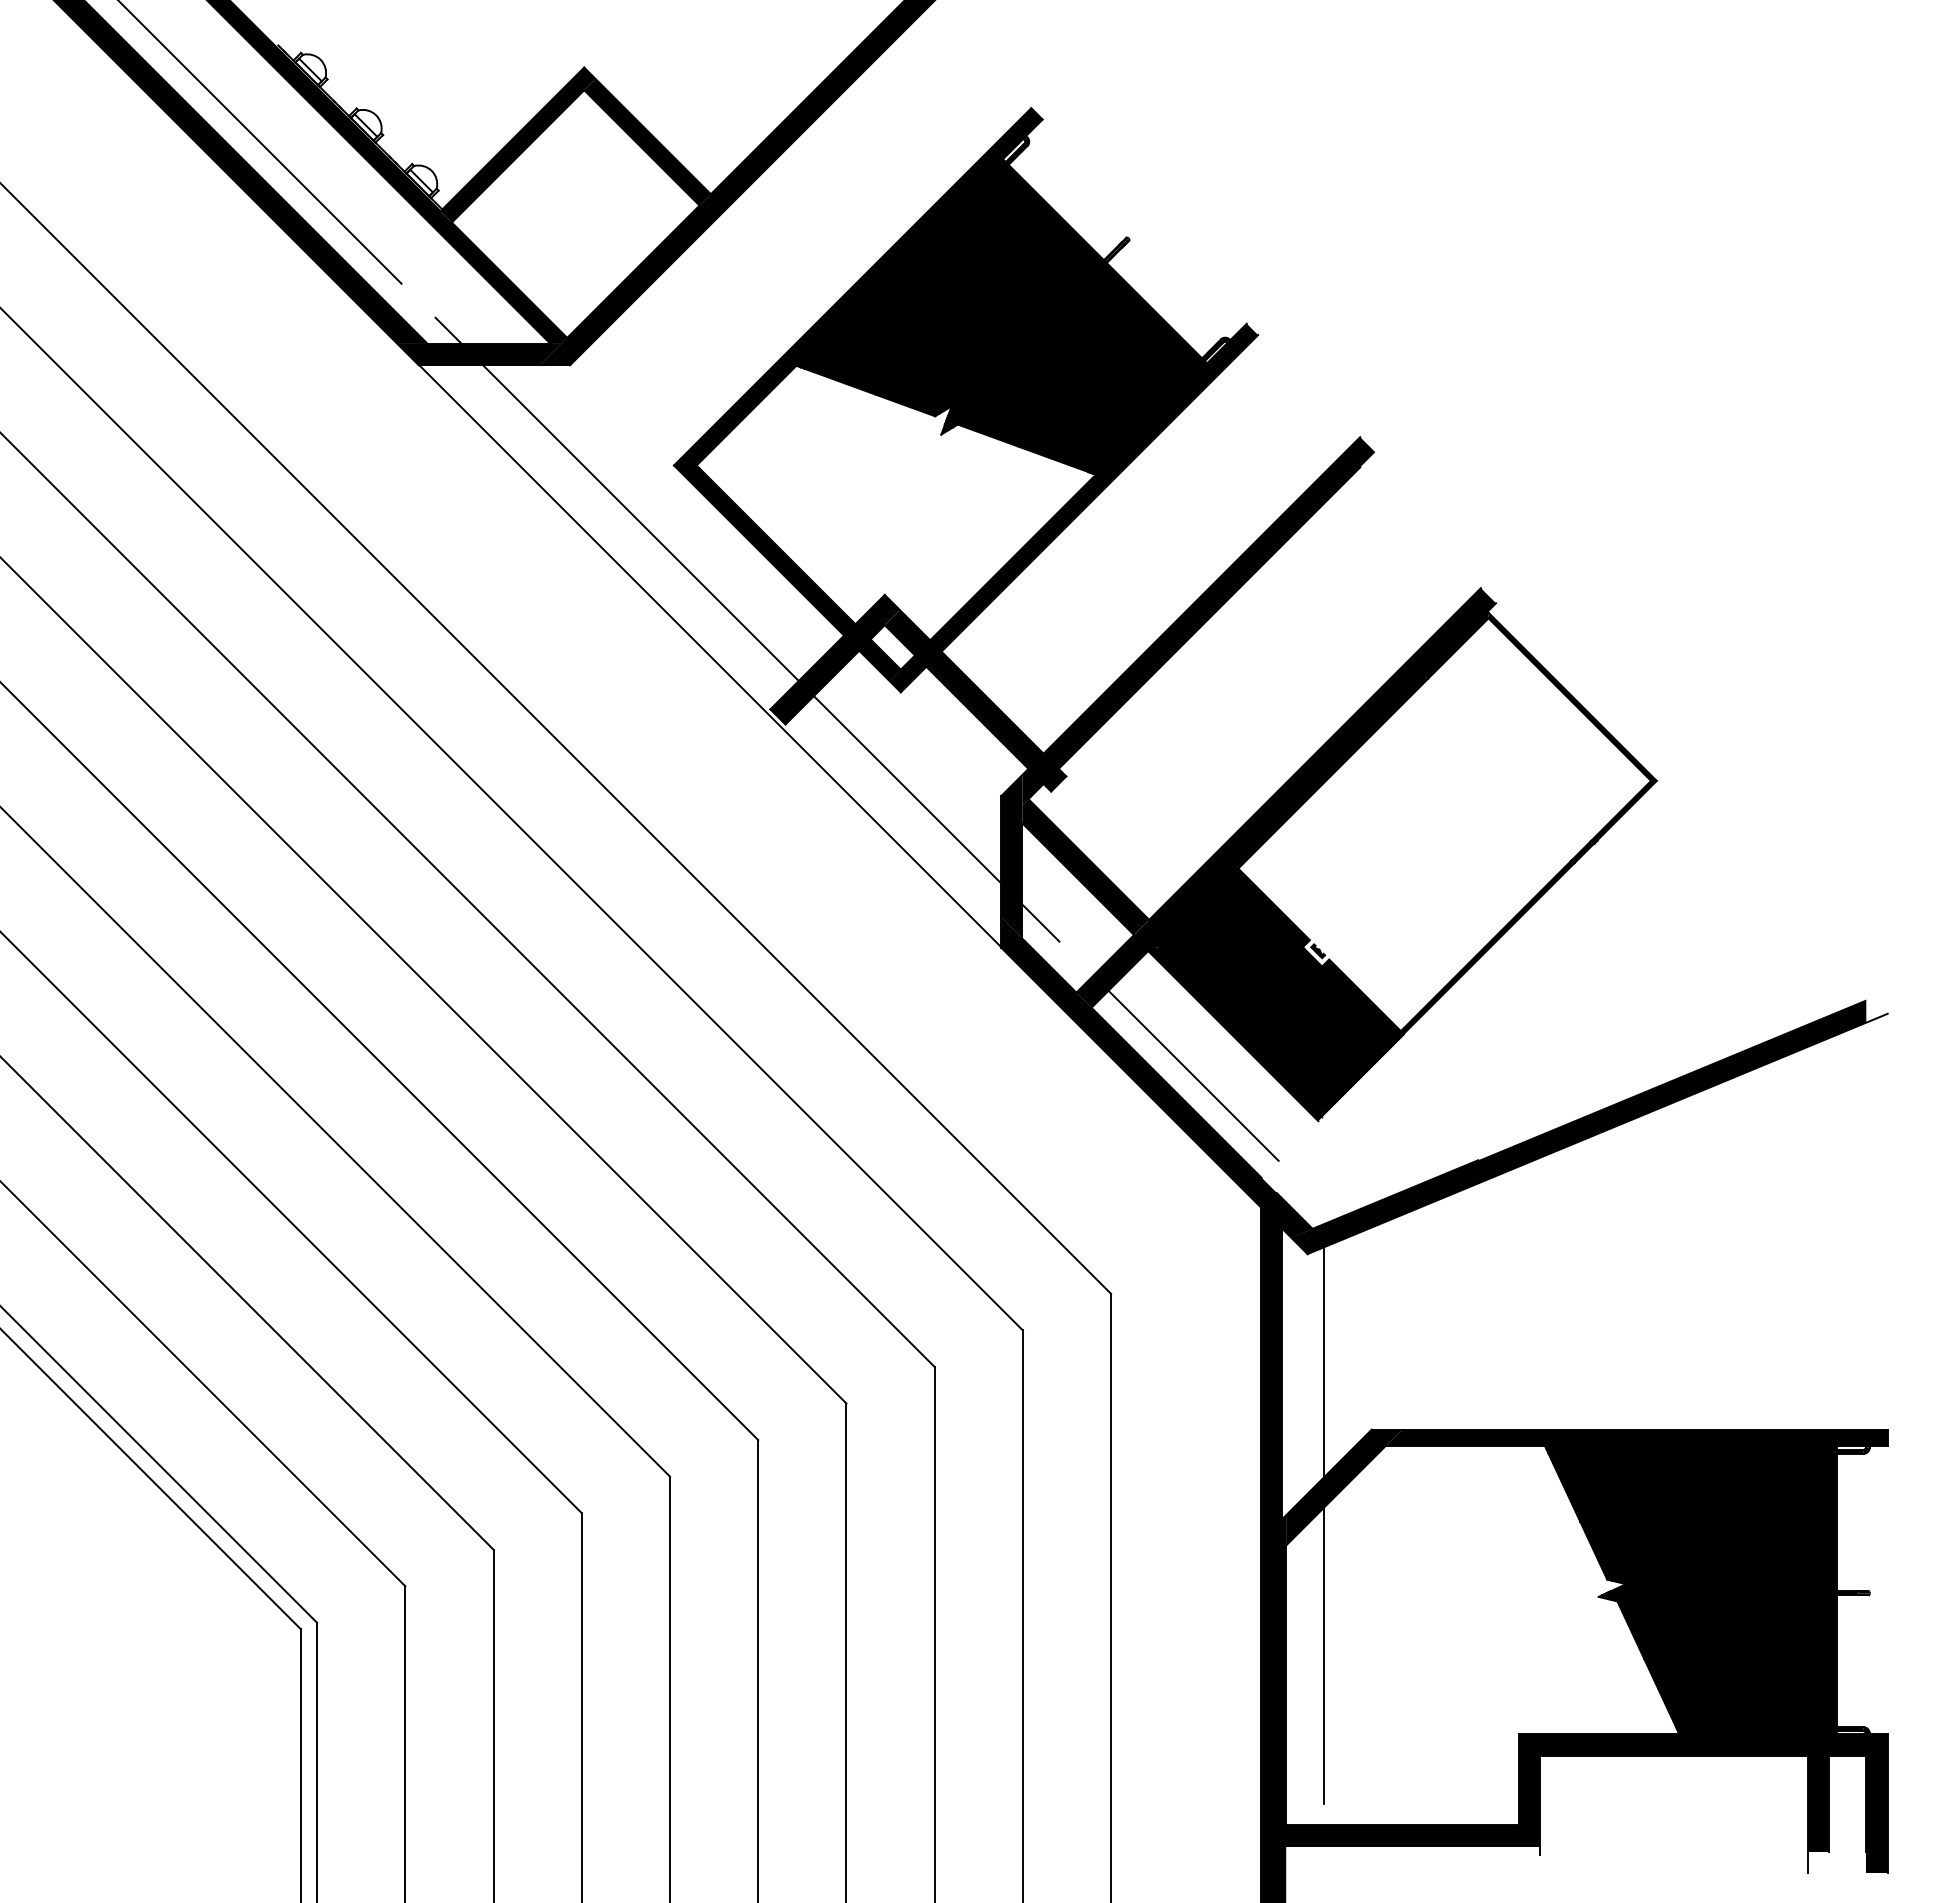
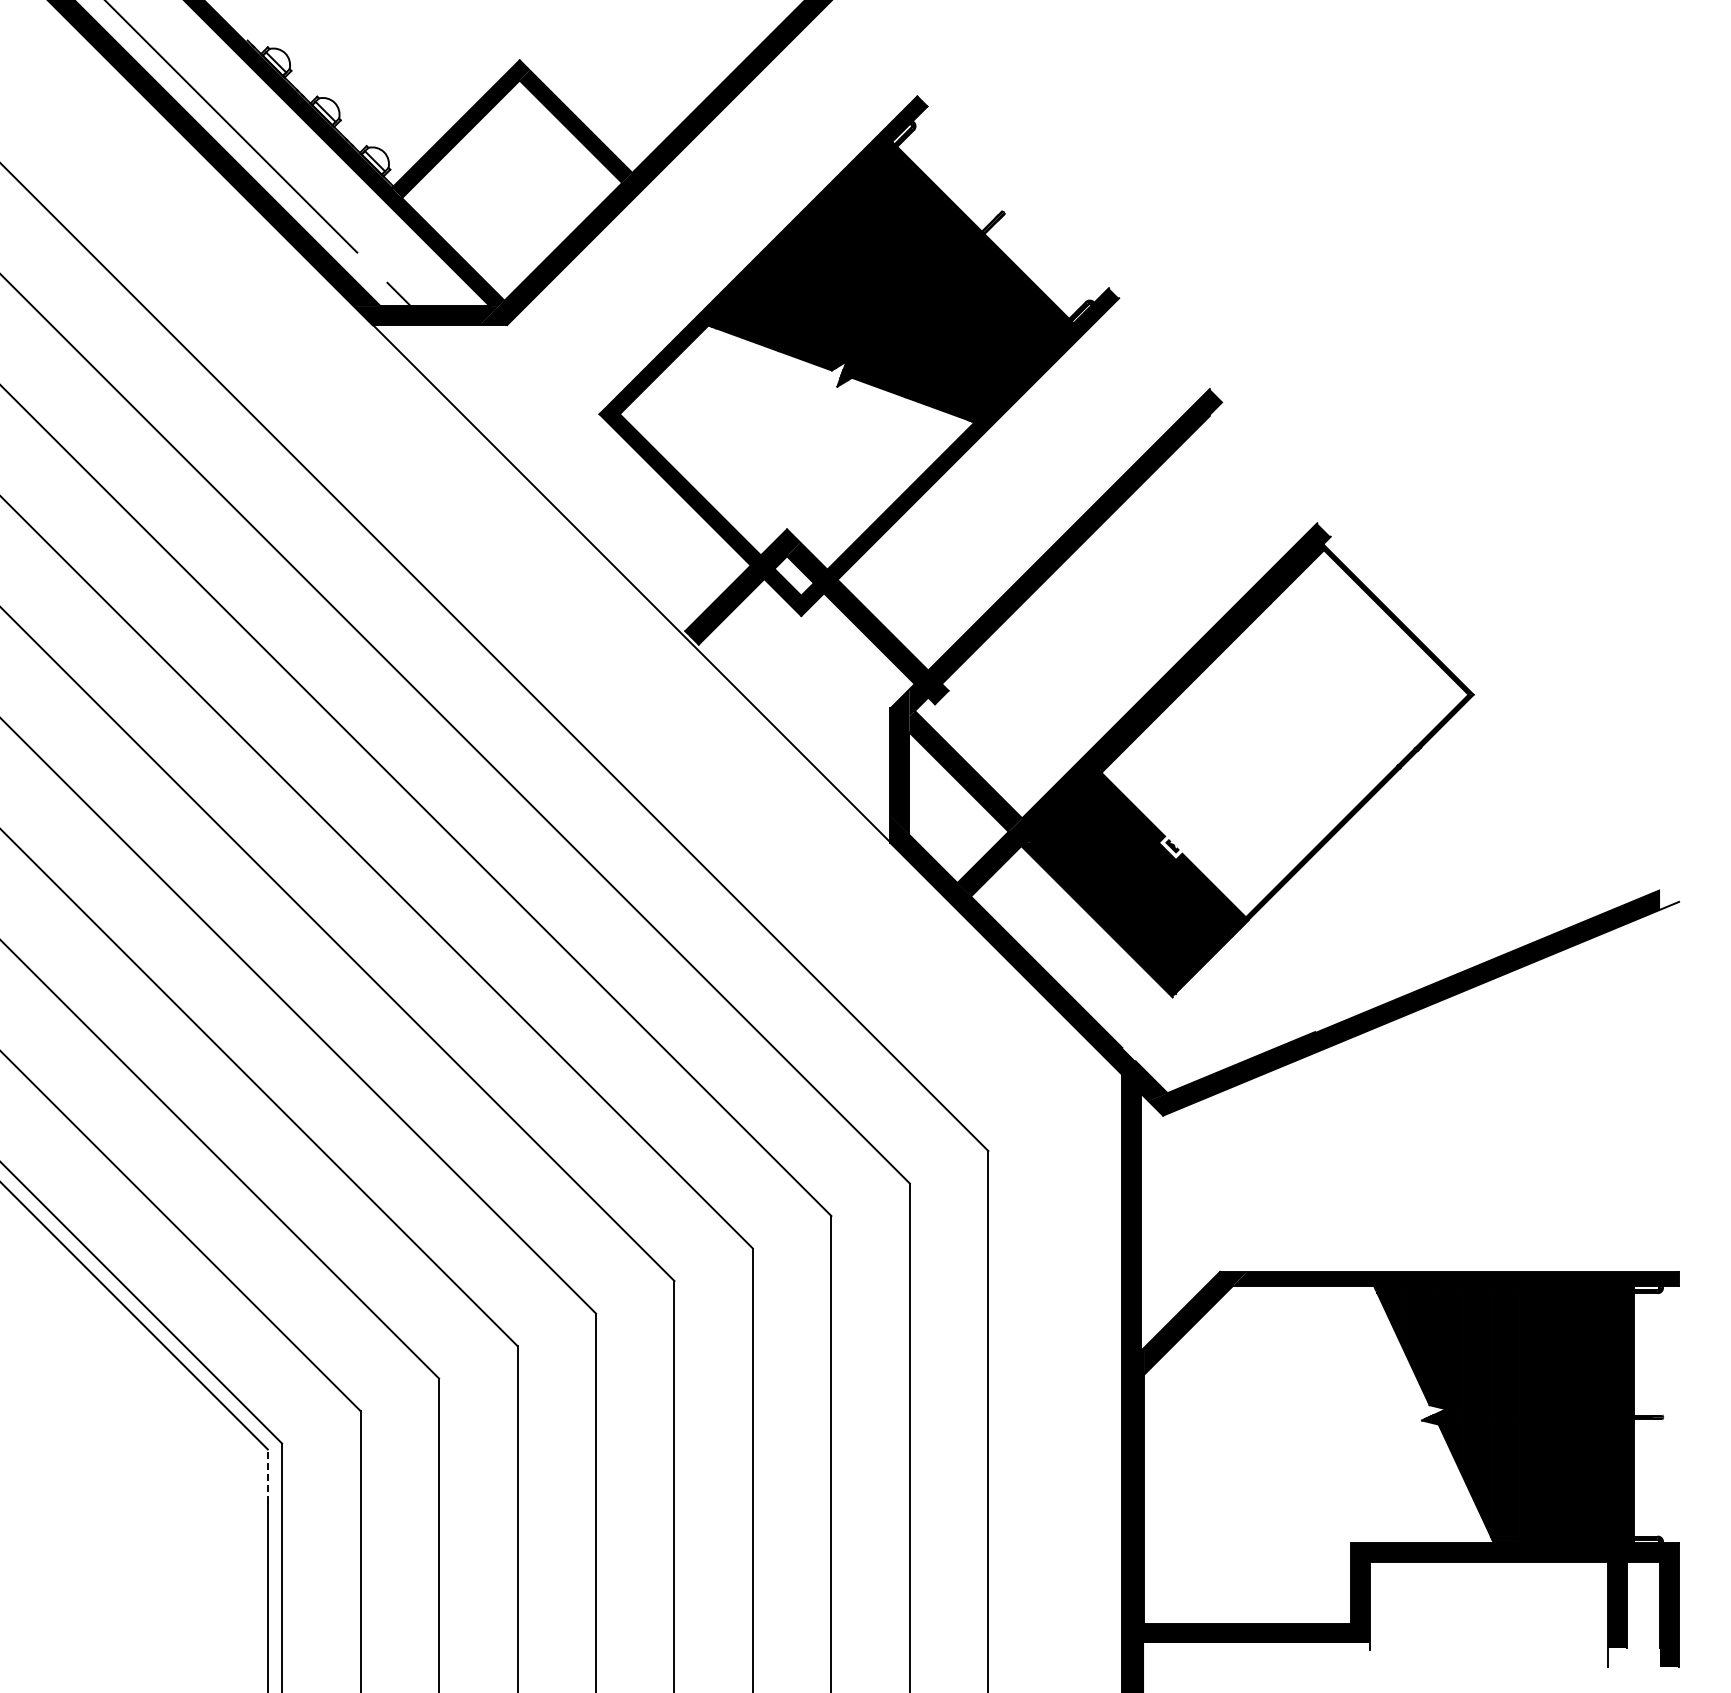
line: (741, 624) -> (659, 555), removed
line: (1040, 922) -> (925, 820), removed
line: (1193, 1075) -> (1061, 956), removed
line: (1323, 1361) -> (1177, 1211), removed
line: (1323, 1655) -> (1177, 1472), removed
line: (300, 1659) -> (267, 1476), solid -> dashed

